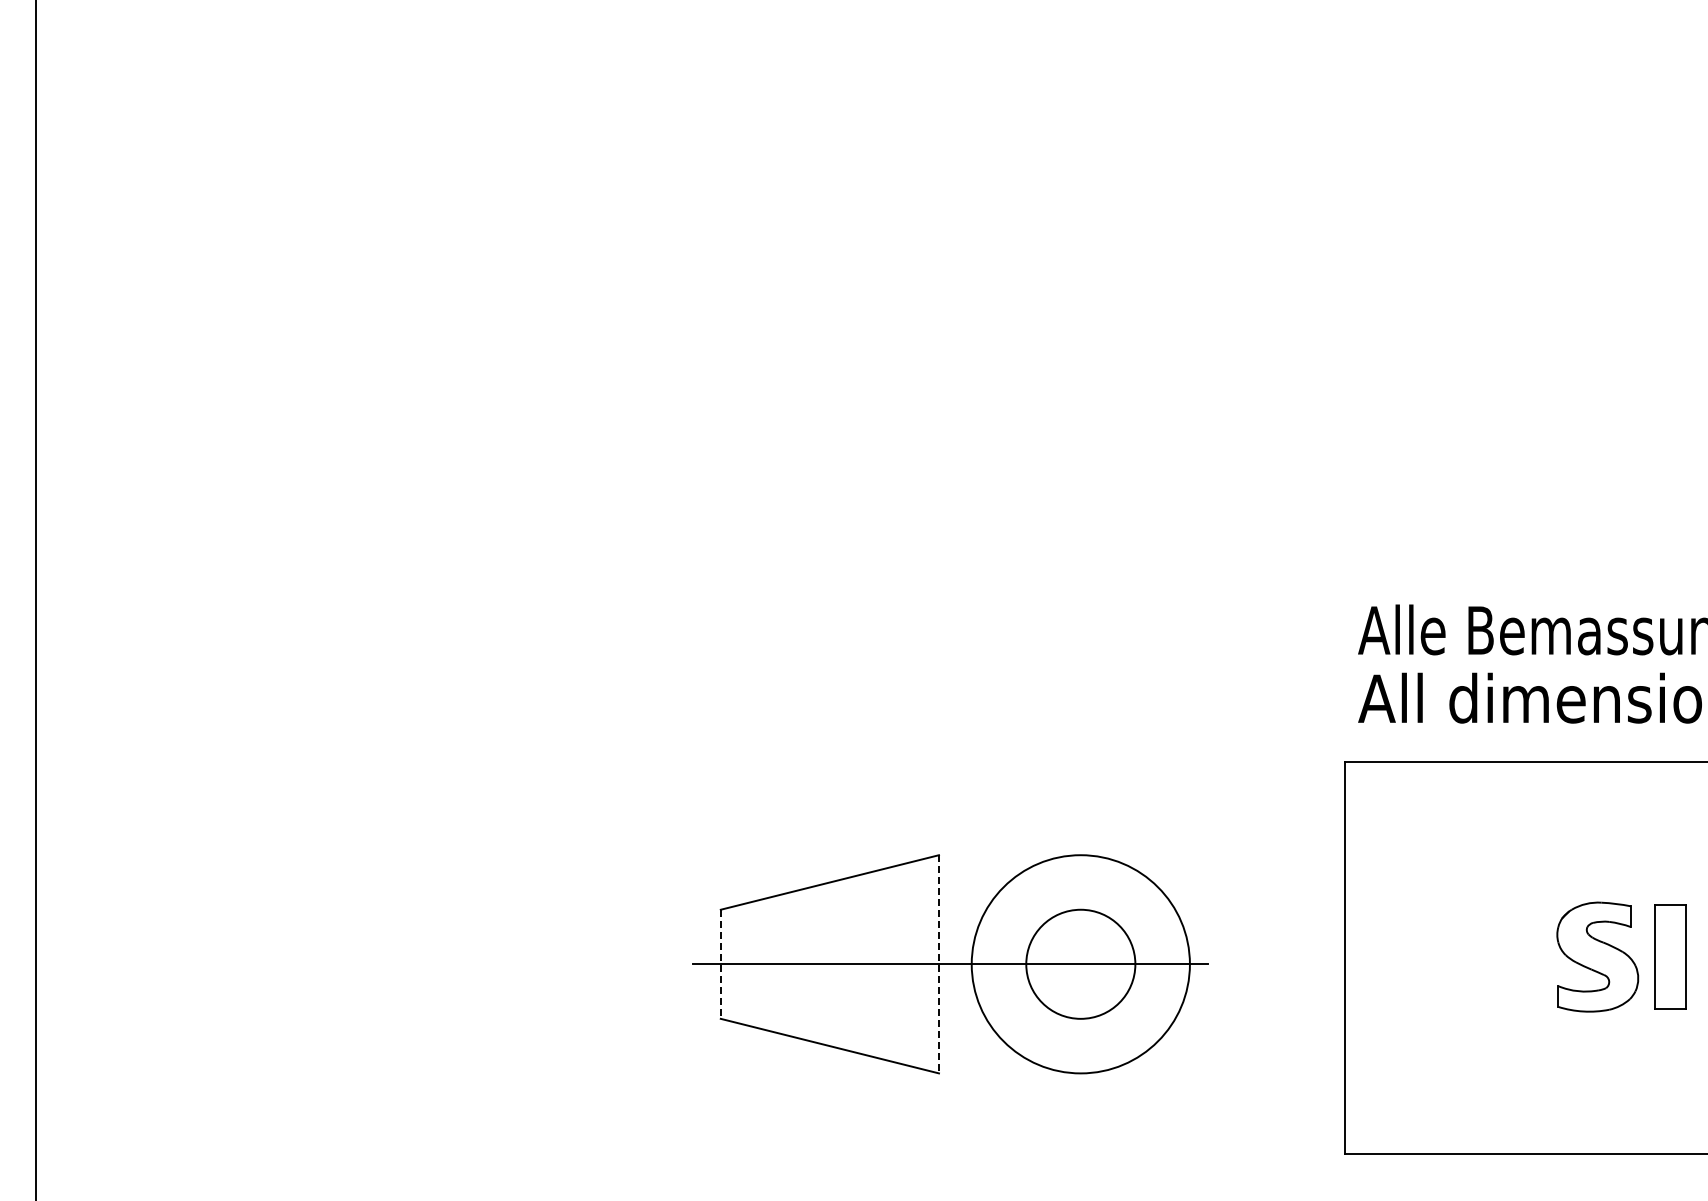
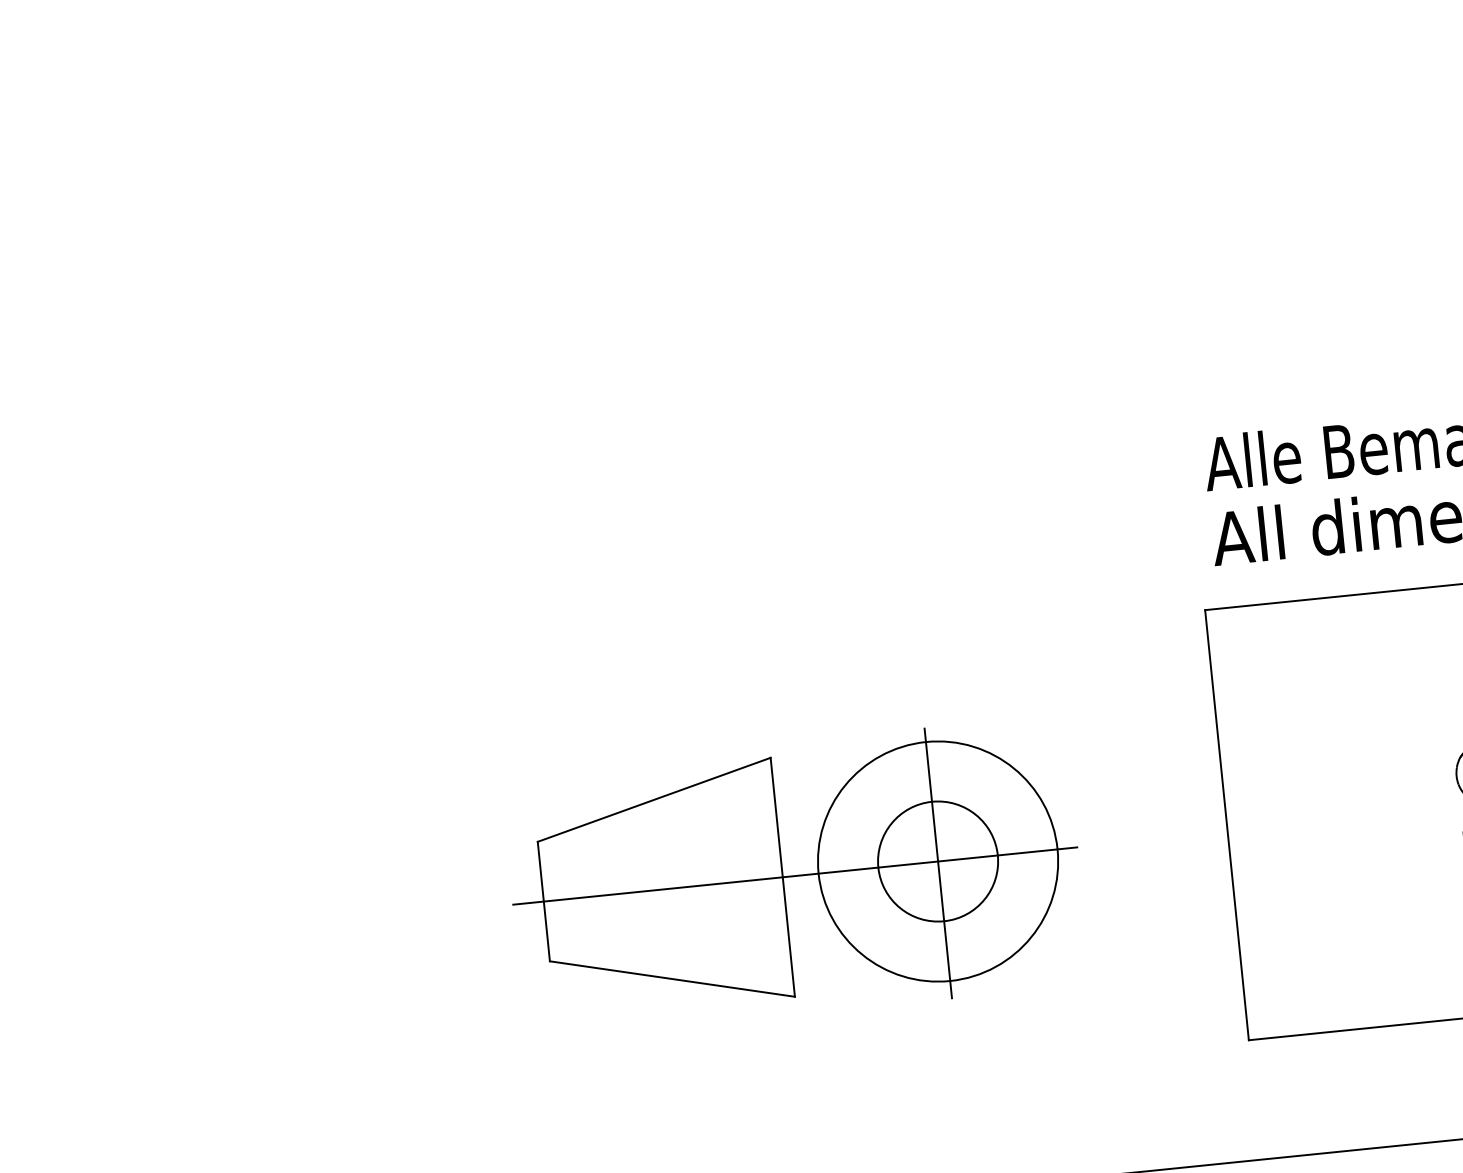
line: (720, 964) -> (543, 901), dashed -> solid
line: (939, 964) -> (783, 877), dashed -> solid
line: (1080, 965) -> (937, 862), added

